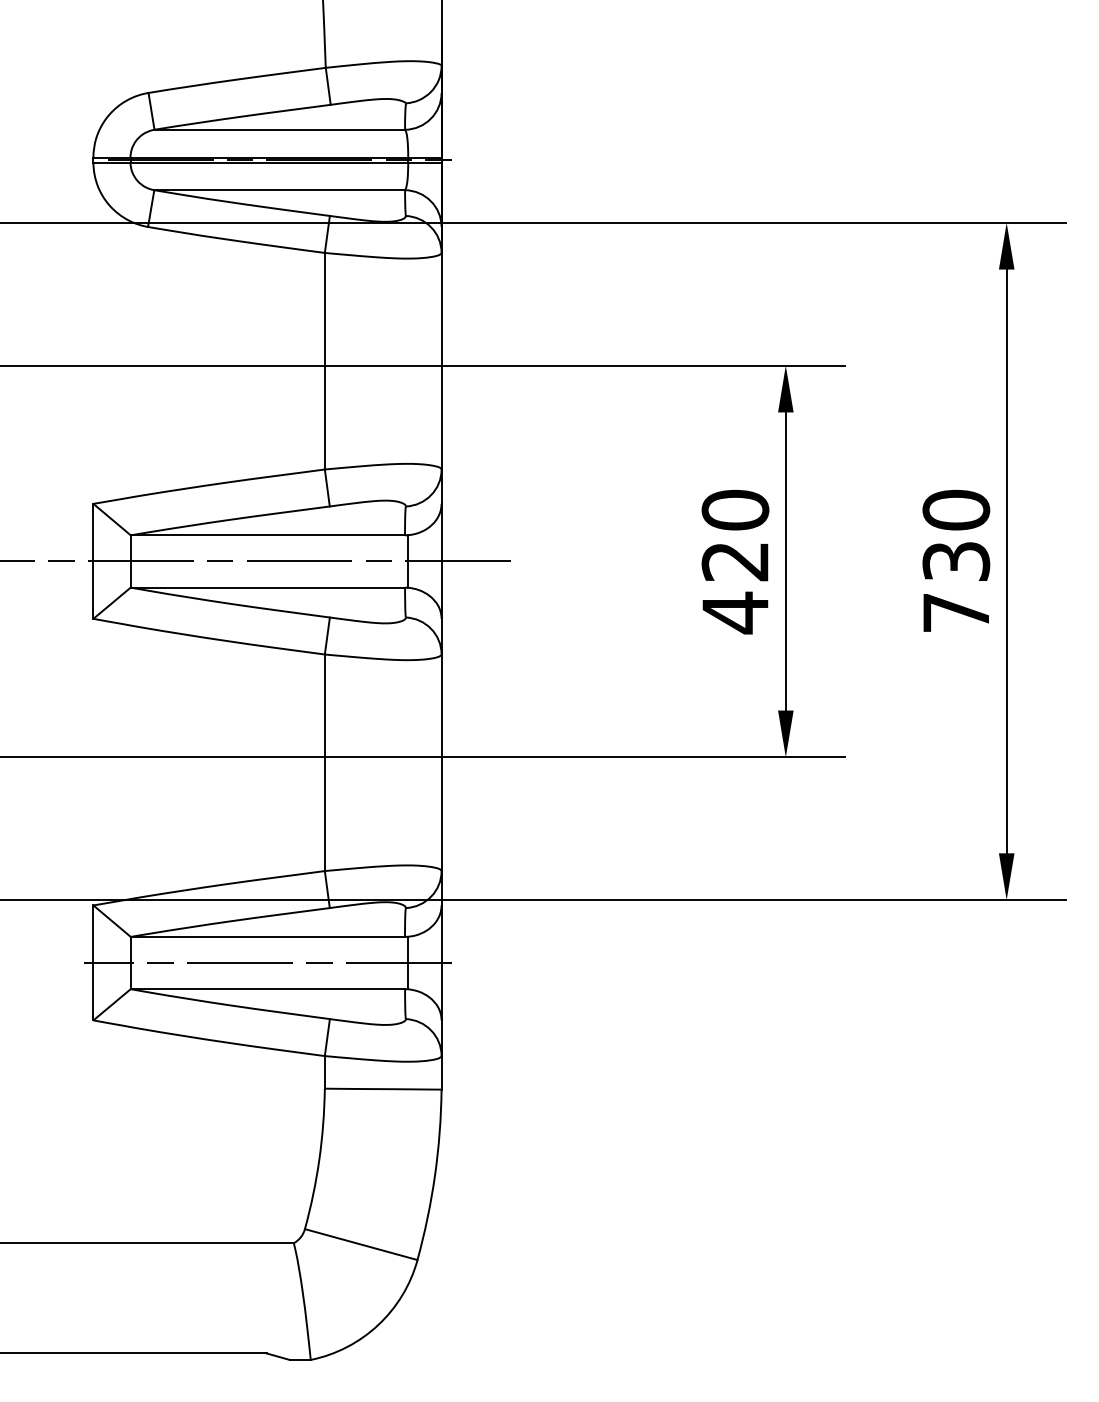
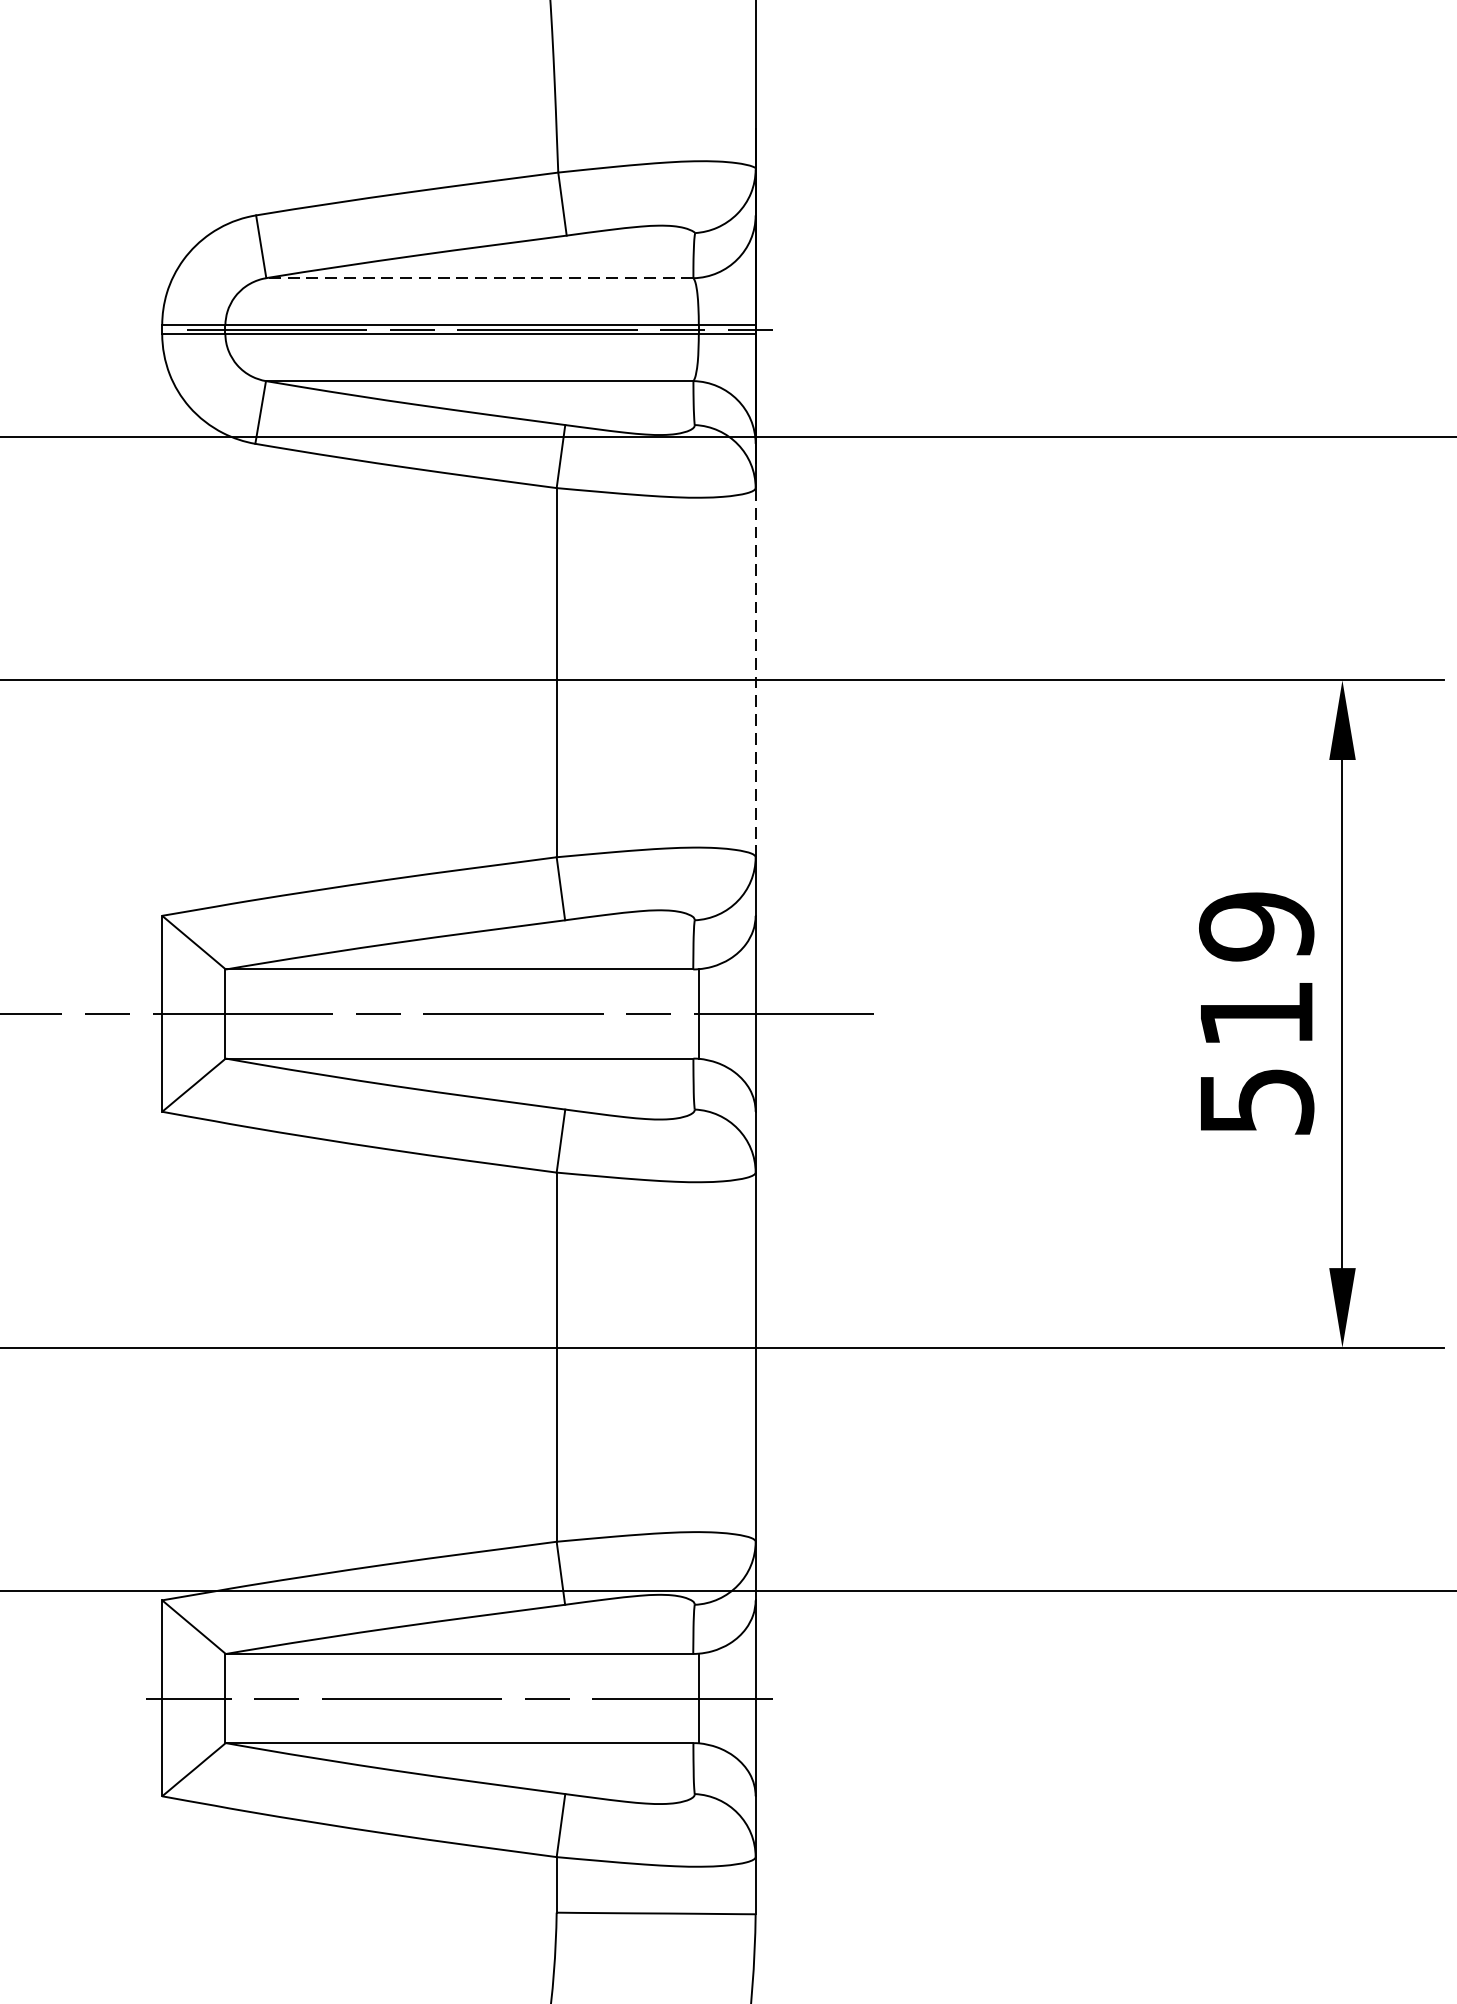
line: (279, 129) -> (479, 277), solid -> dashed
line: (441, 360) -> (755, 671), solid -> dashed
text: (735, 561) -> (1256, 1014), 420 -> 519

